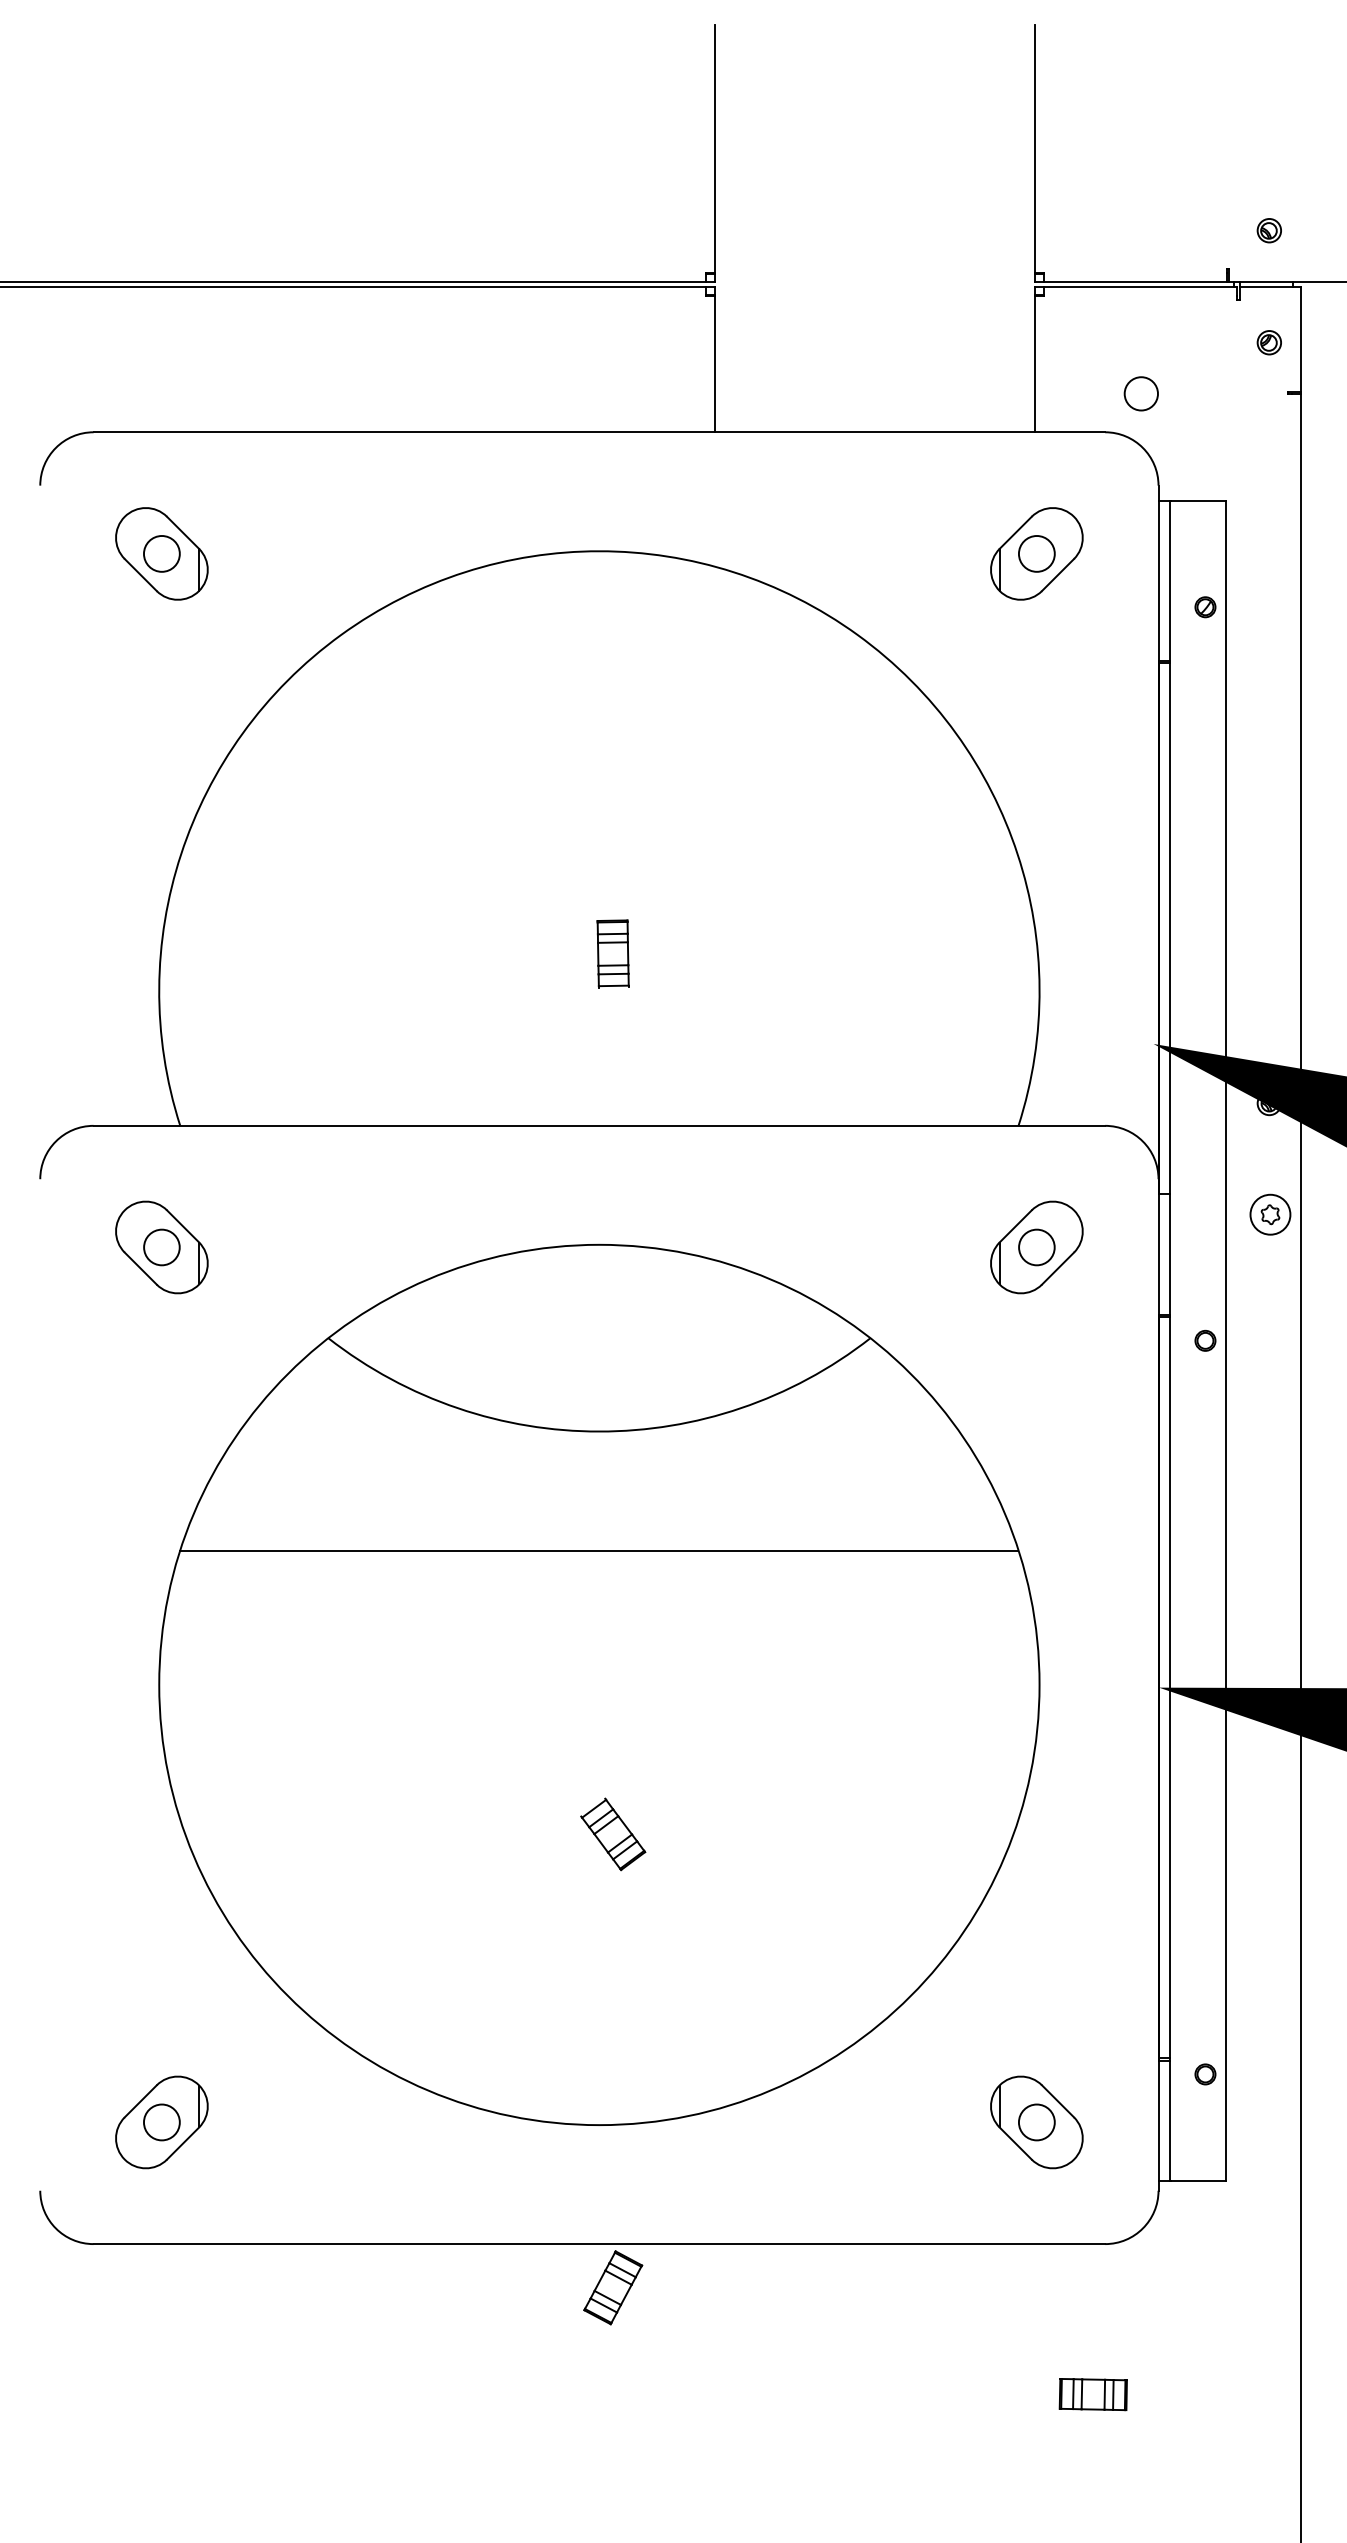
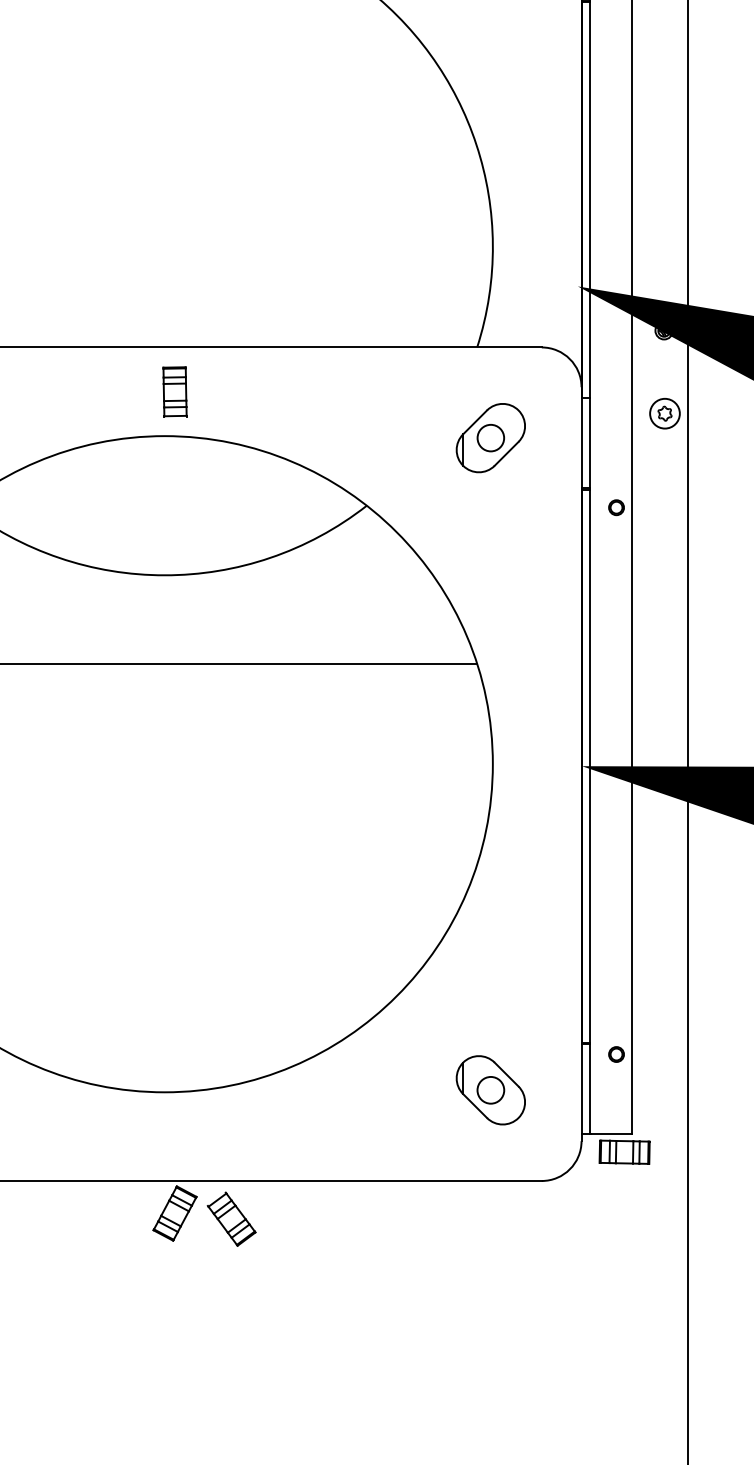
part: (612, 953) -> (174, 391), moved
part: (613, 1834) -> (231, 1219), moved
part: (1092, 2394) -> (624, 1152), moved

